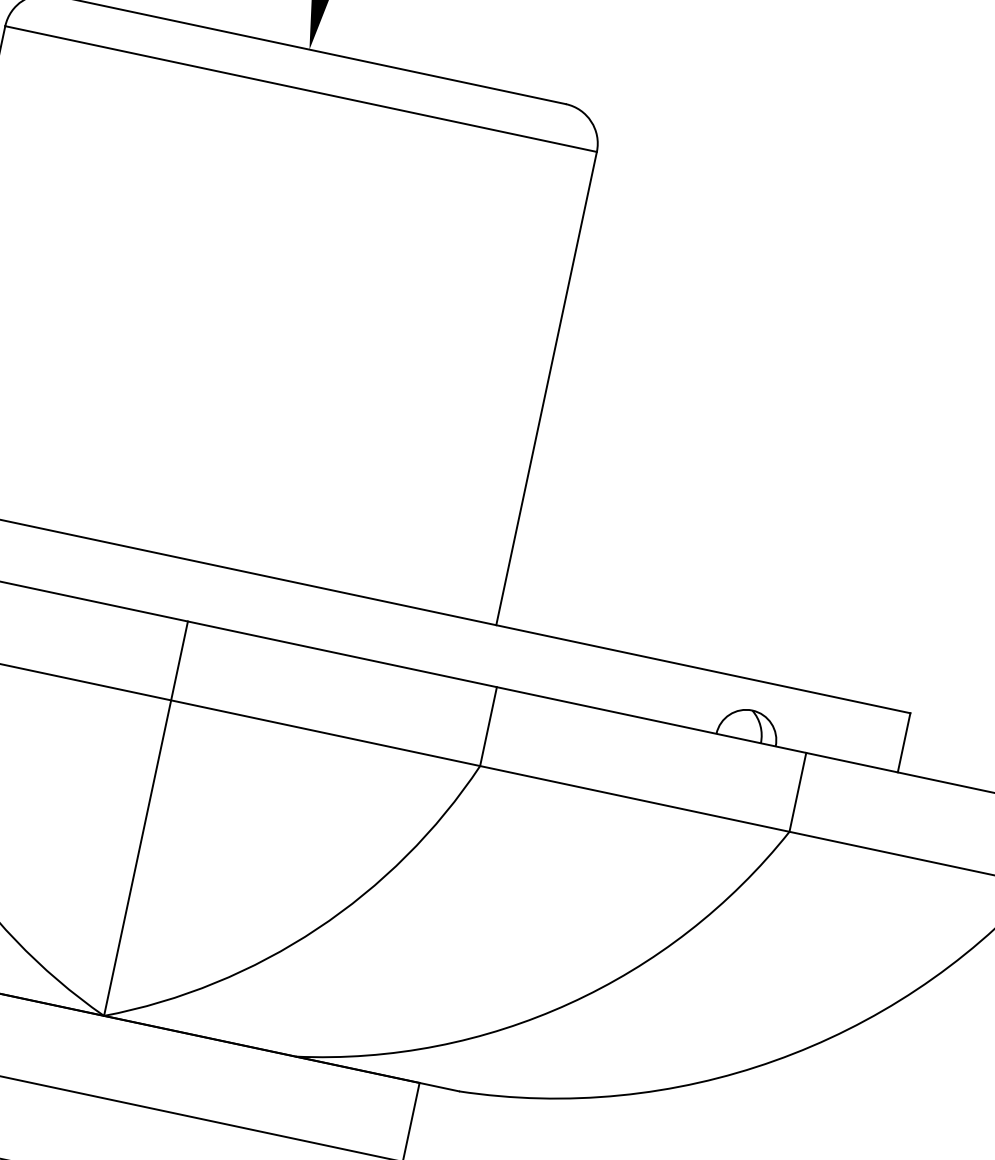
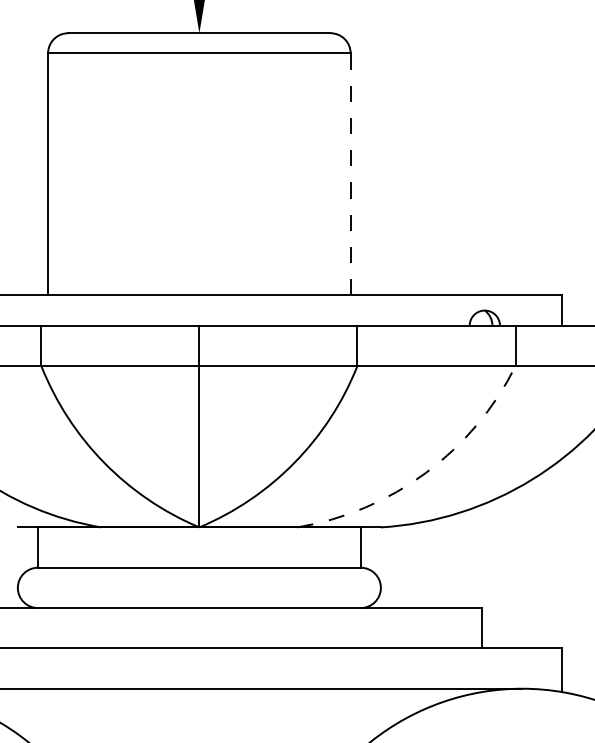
line: (546, 386) -> (350, 173), solid -> dashed
arc: (569, 1002) -> (425, 472), solid -> dashed

